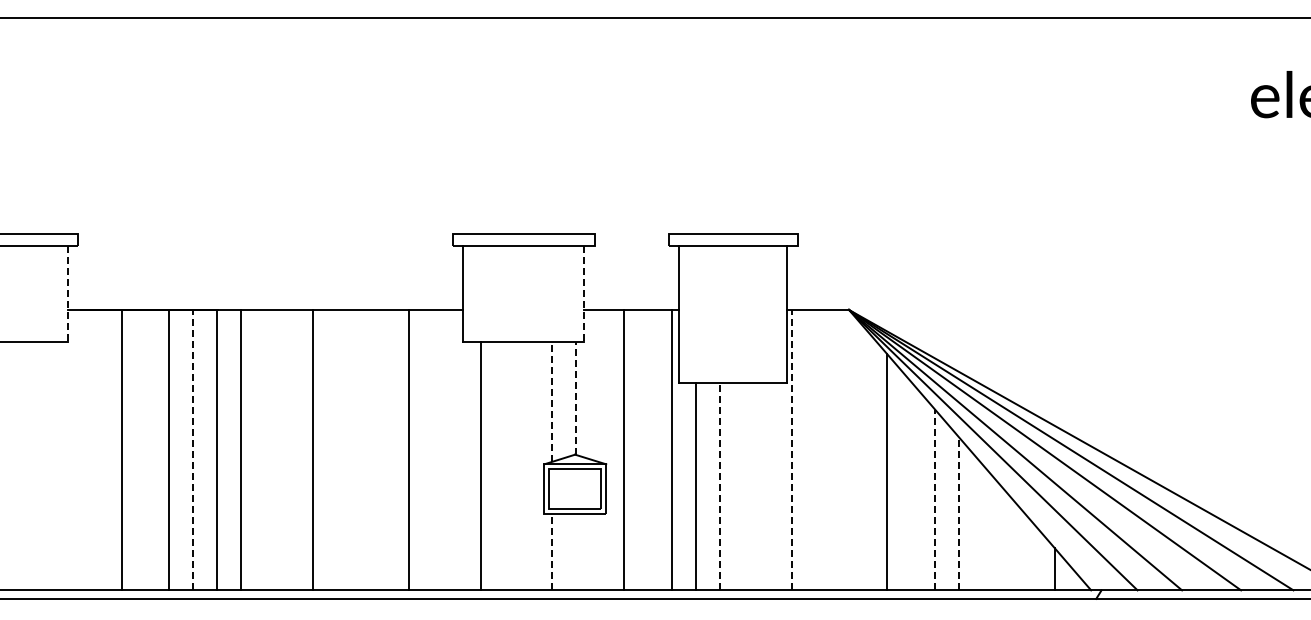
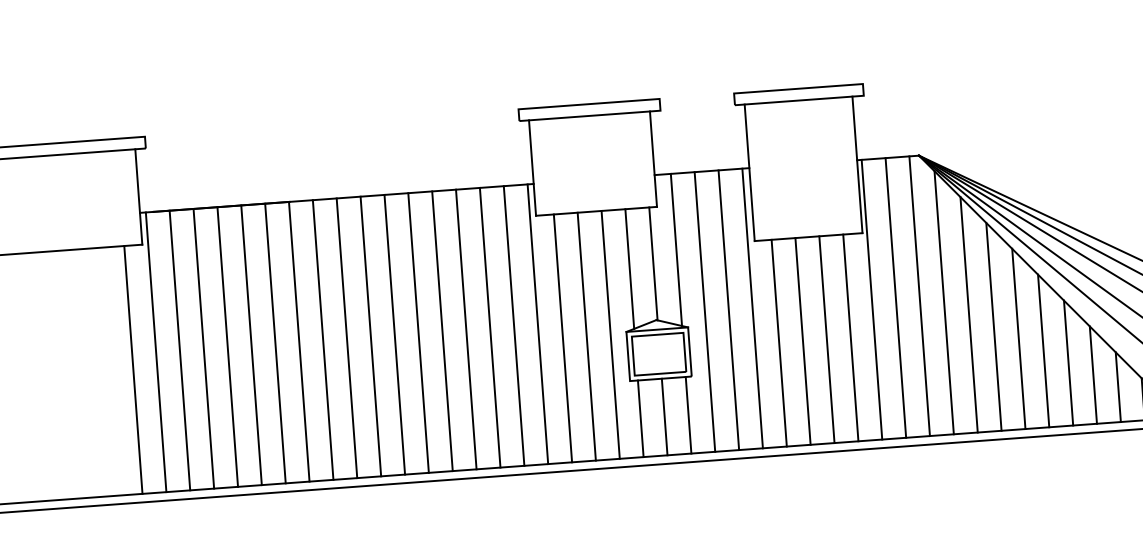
line: (67, 294) -> (138, 197), dashed -> solid
line: (583, 294) -> (653, 159), dashed -> solid
line: (600, 385) -> (676, 249), added
line: (576, 398) -> (653, 263), dashed -> solid
line: (552, 401) -> (629, 268), dashed -> solid
line: (73, 449) -> (155, 351), added
line: (97, 449) -> (179, 349), added
line: (145, 449) -> (227, 346), added
line: (193, 449) -> (275, 342), dashed -> solid
line: (265, 449) -> (347, 337), added
line: (289, 449) -> (371, 335), added
line: (336, 449) -> (418, 332), added
line: (360, 449) -> (441, 330), added
line: (384, 449) -> (465, 328), added
line: (432, 449) -> (513, 325), added
line: (456, 449) -> (537, 323), added
line: (648, 449) -> (729, 309), added
line: (791, 449) -> (871, 299), dashed -> solid
line: (815, 449) -> (895, 297), added
line: (839, 449) -> (919, 295), added
line: (863, 458) -> (944, 302), added
line: (49, 465) -> (133, 369), added
line: (504, 465) -> (586, 336), added
line: (528, 465) -> (610, 334), added
line: (911, 485) -> (994, 326), added
line: (719, 486) -> (802, 341), dashed -> solid
line: (743, 486) -> (826, 339), added
line: (767, 486) -> (850, 337), added
line: (935, 499) -> (1019, 338), dashed -> solid
line: (959, 513) -> (1044, 350), dashed -> solid
line: (983, 527) -> (1069, 362), added
line: (1006, 541) -> (1092, 375), added
line: (552, 551) -> (640, 418), dashed -> solid
line: (576, 551) -> (664, 416), added
line: (600, 551) -> (688, 414), added
line: (1030, 555) -> (1117, 387), added

